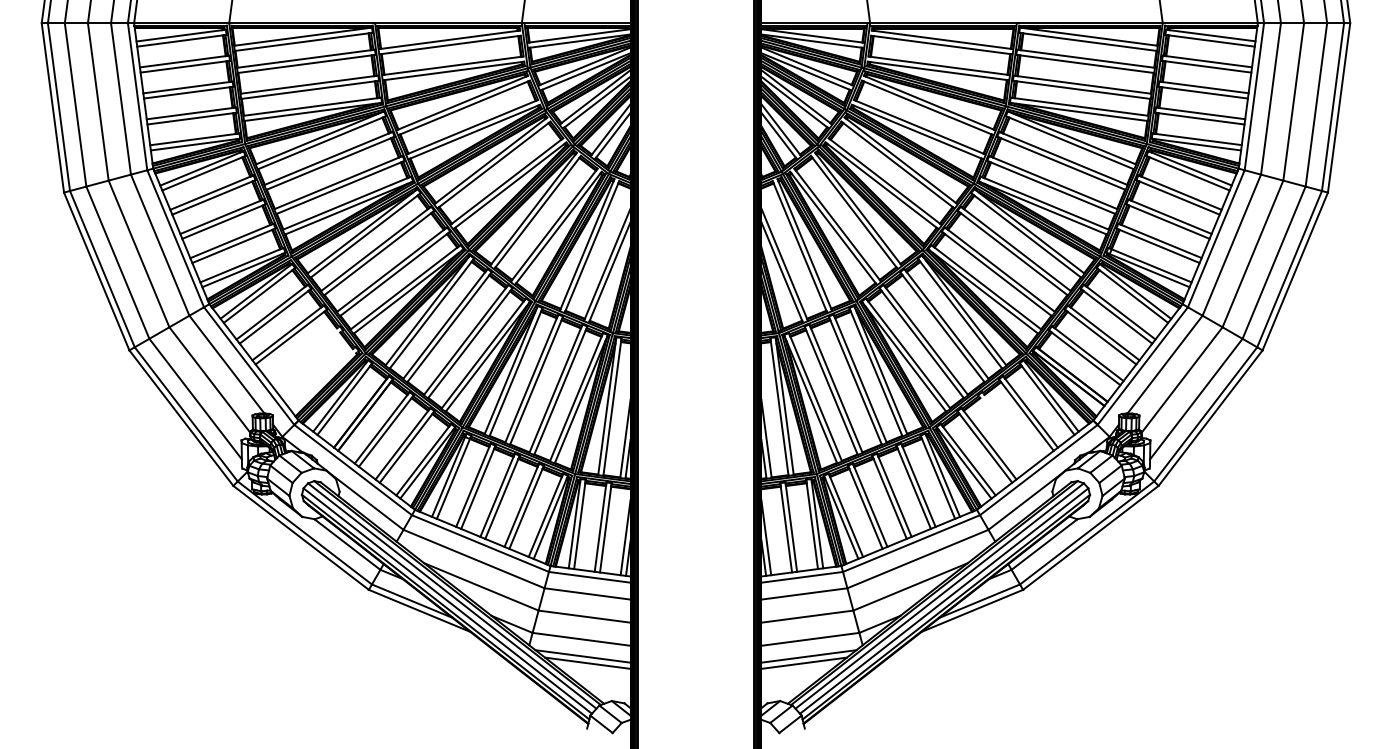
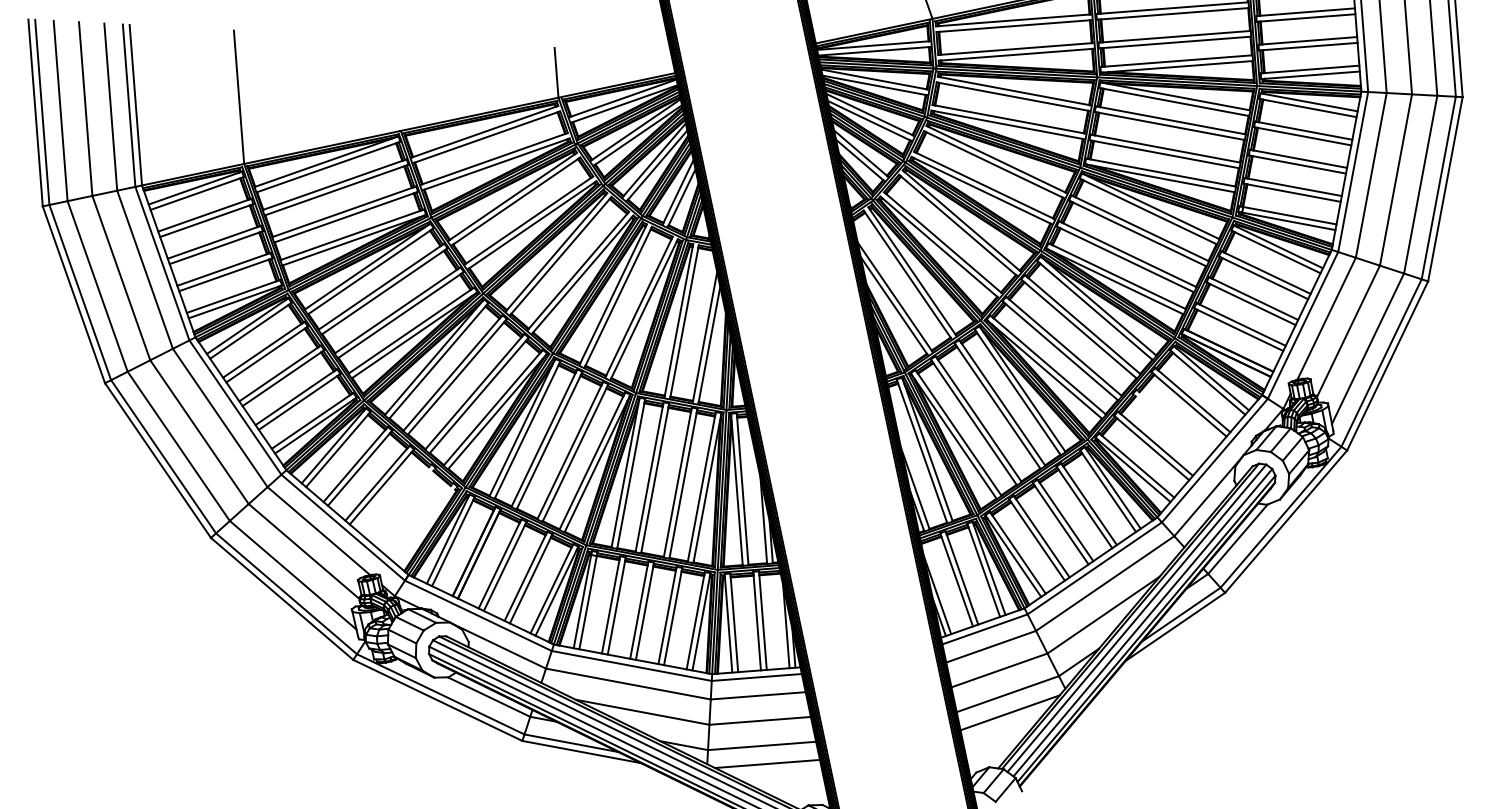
line: (587, 662) -> (773, 769), removed
line: (803, 662) -> (1005, 720), removed

